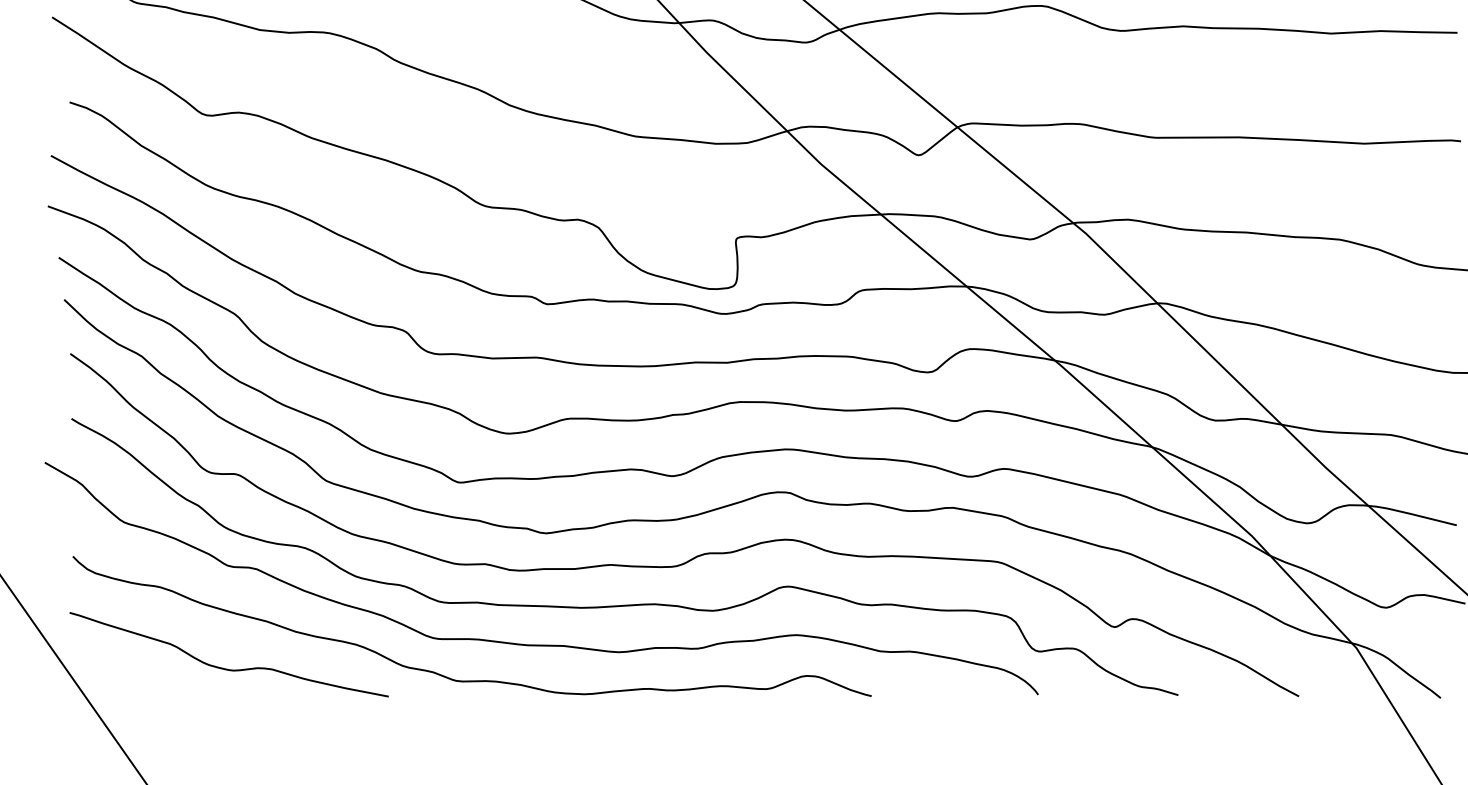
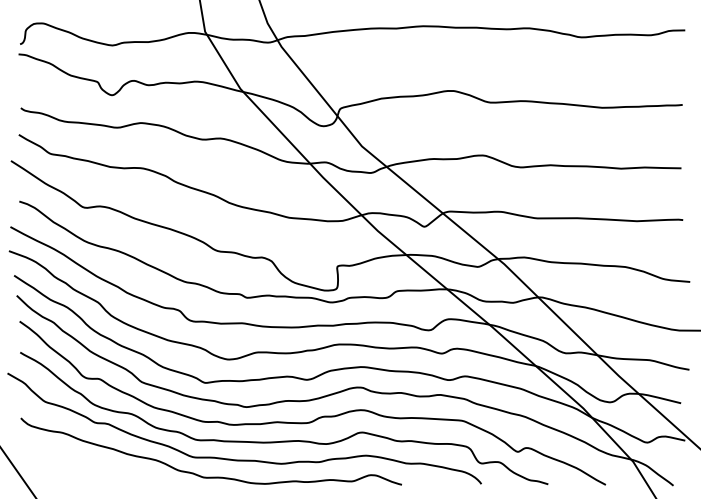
curve: (222, 666) -> (92, 470), removed

